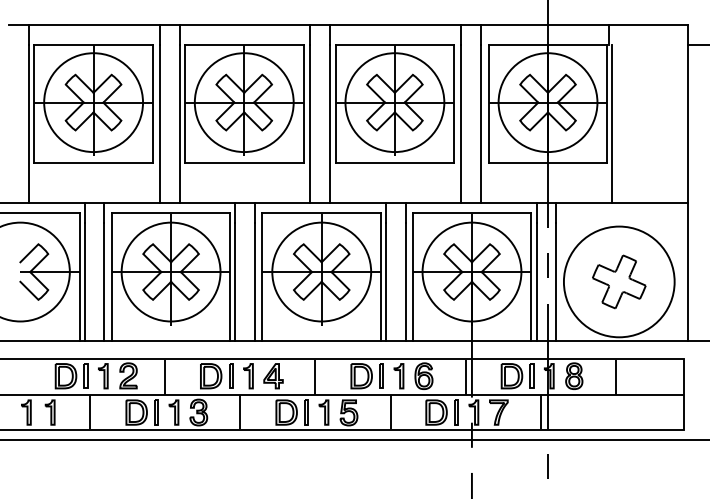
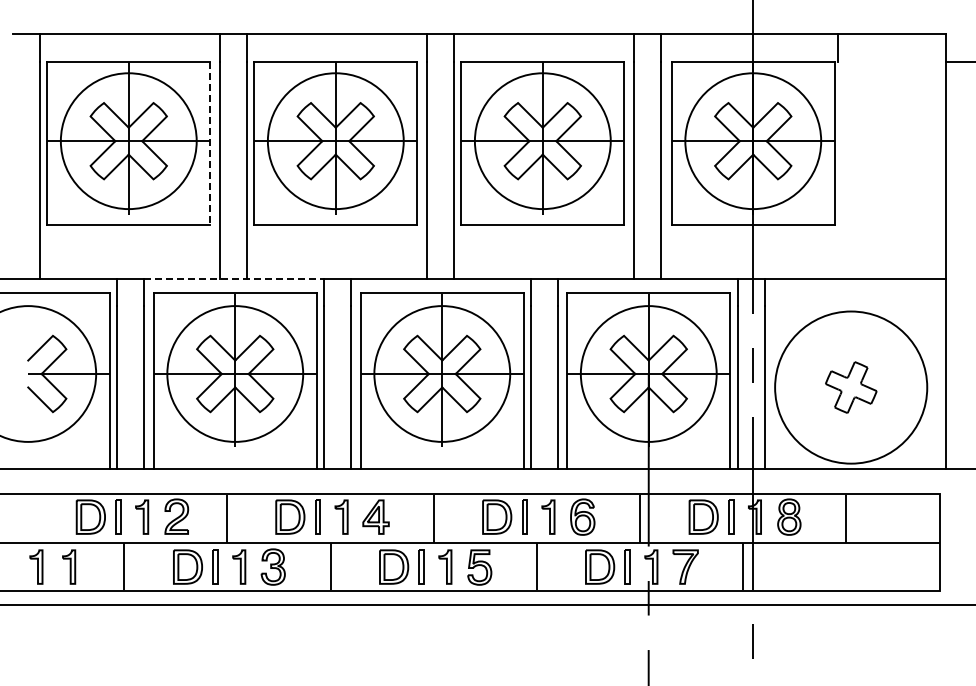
line: (153, 104) -> (210, 143), solid -> dashed
line: (611, 123) -> (840, 169), removed
line: (169, 202) -> (233, 278), solid -> dashed
part: (619, 281) -> (851, 387), size x0.7

